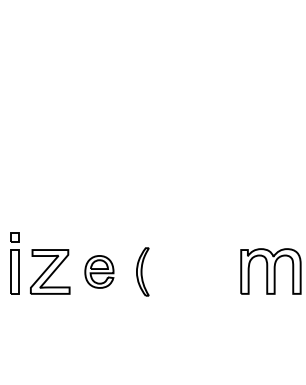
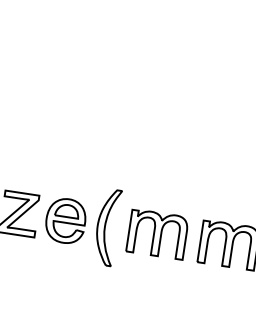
part: (99, 271) -> (66, 220), size x1.43
part: (142, 271) -> (106, 226), size x1.67
part: (195, 271) -> (157, 234), added

